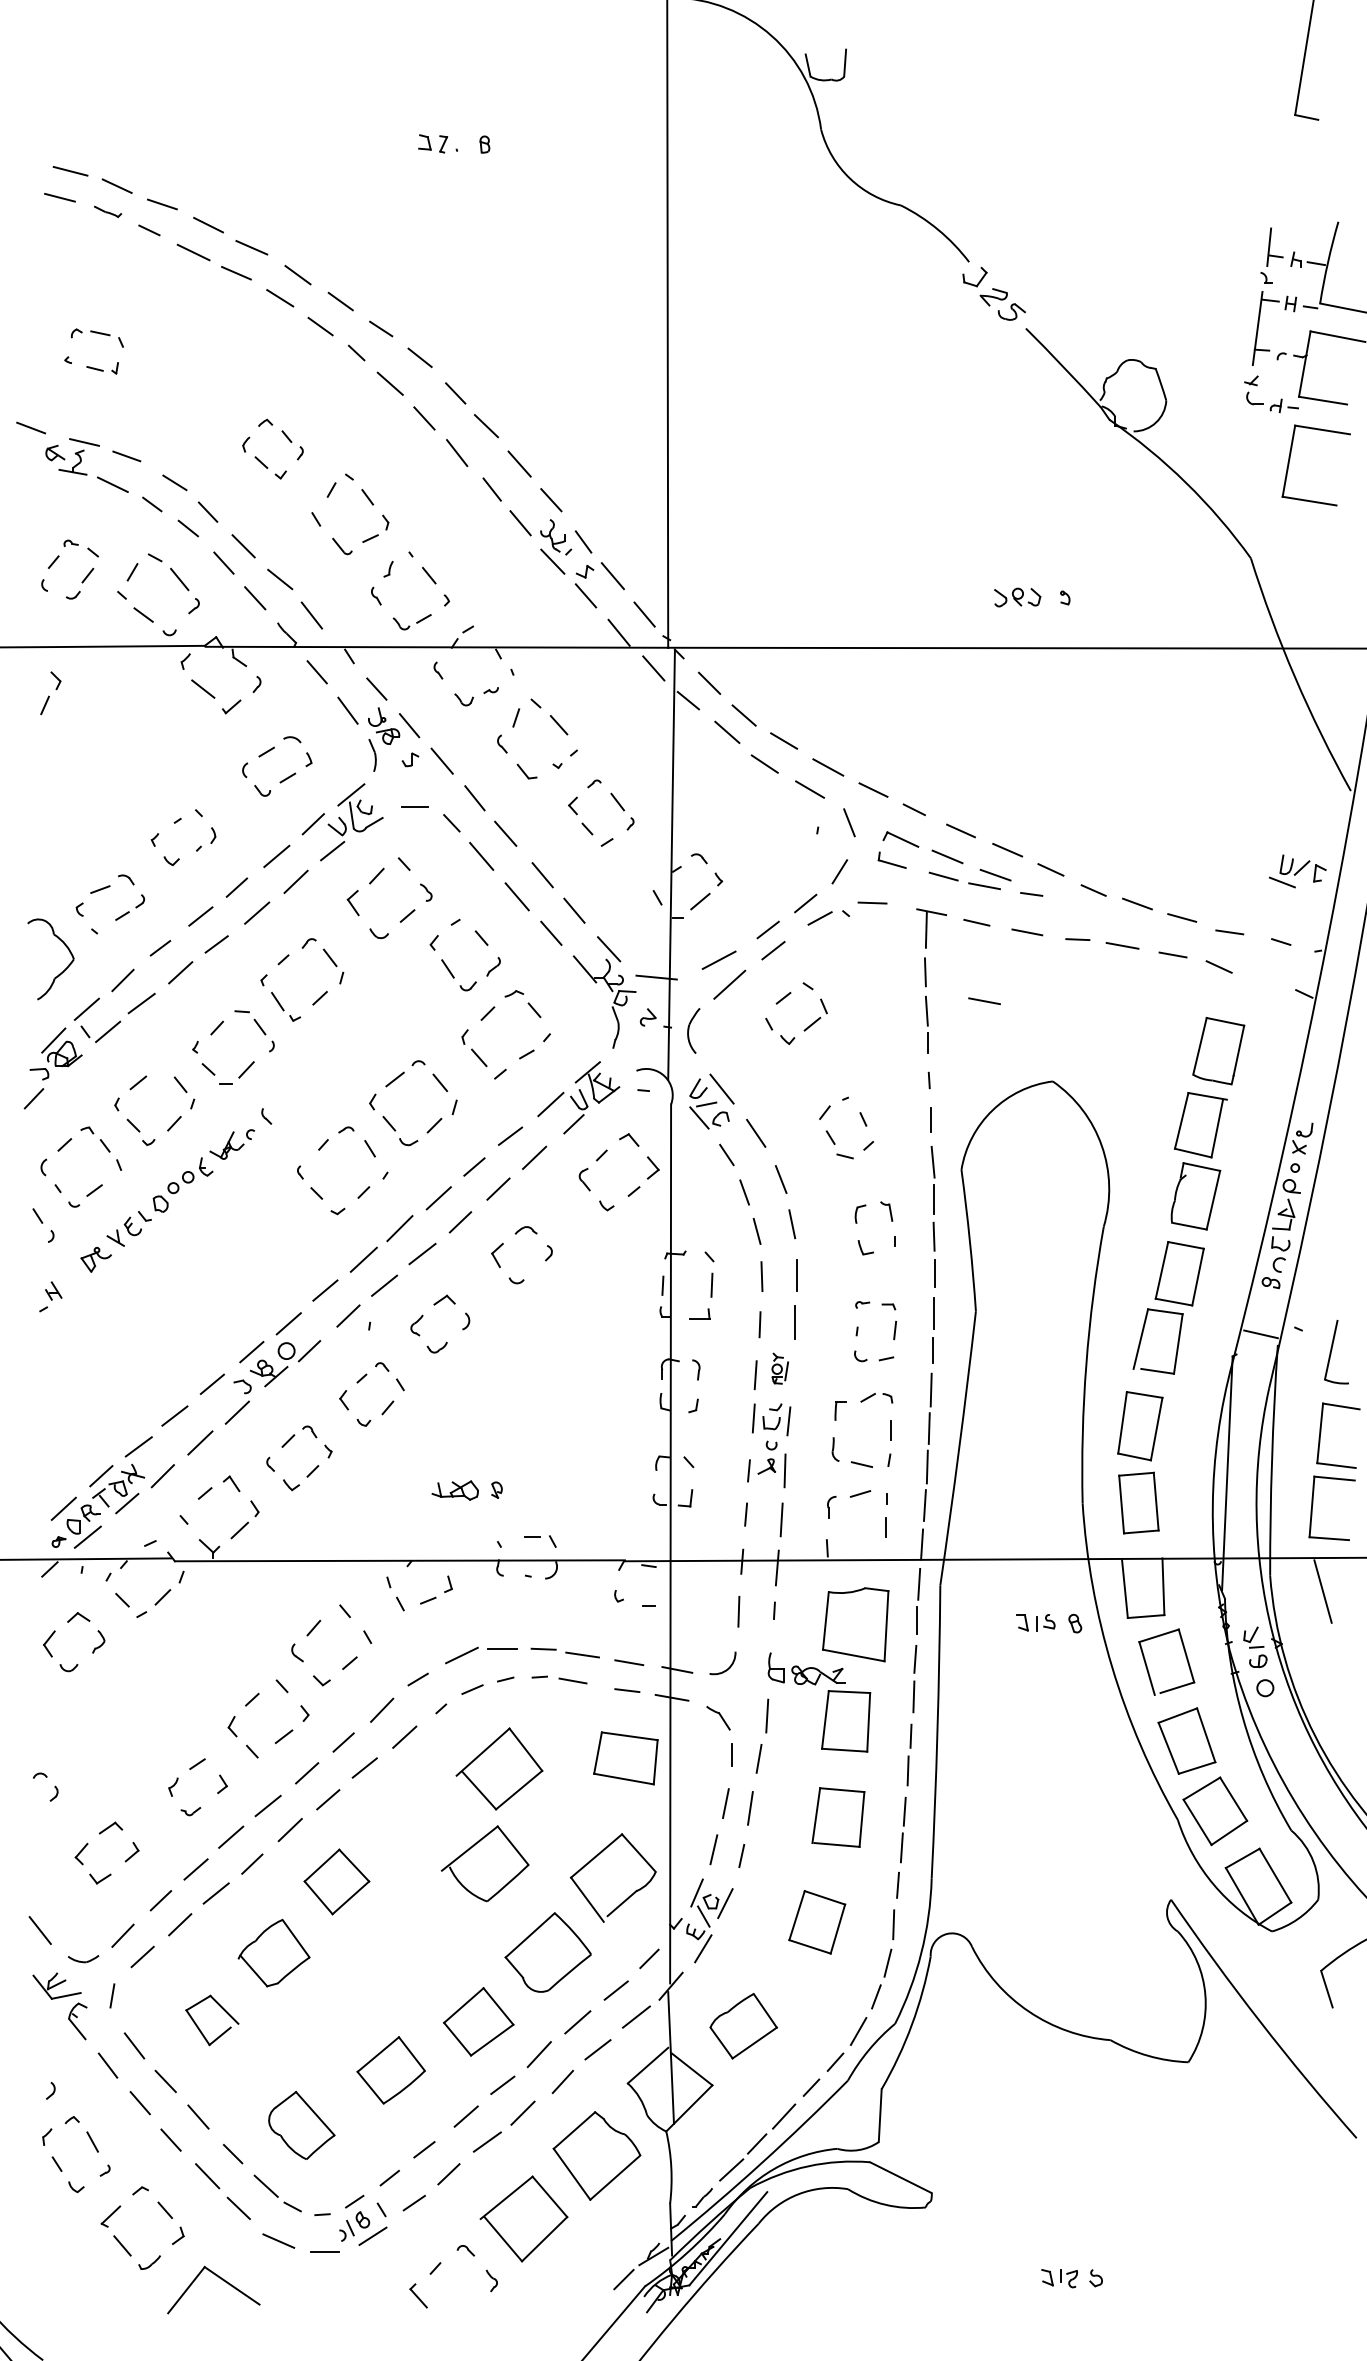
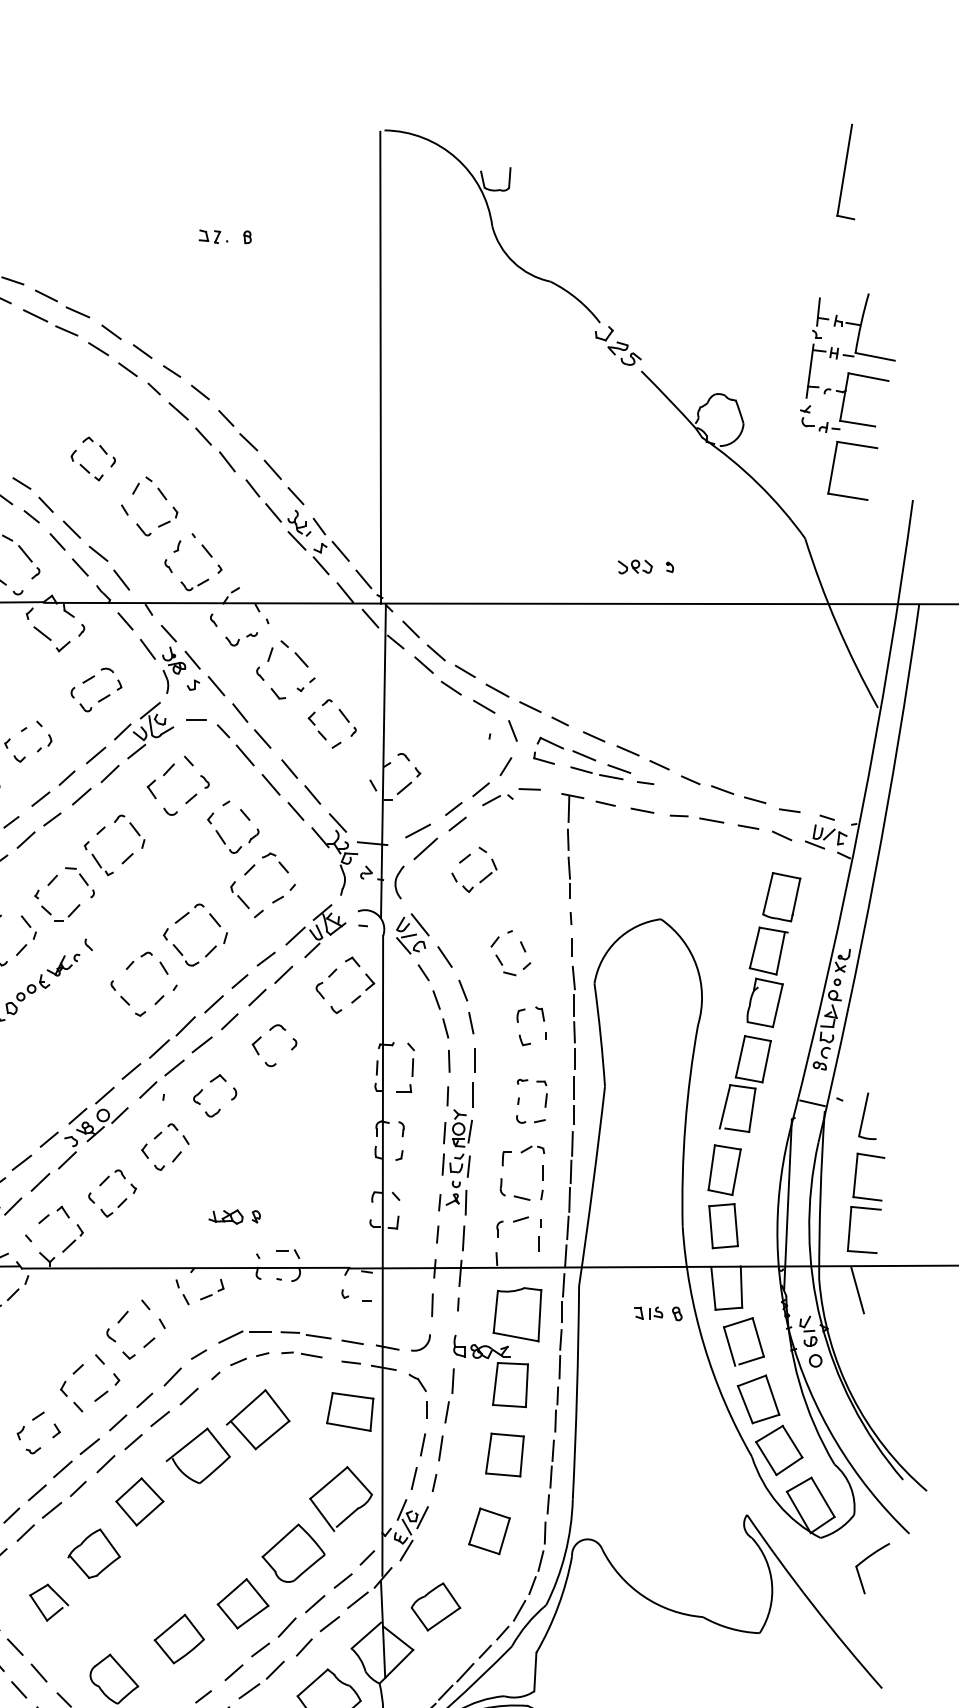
part: (1297, 871) -> (825, 837), moved
line: (984, 1001) -> (611, 861), removed
part: (780, 1368) -> (462, 1128), size x1.67
part: (484, 1863) -> (197, 1455), moved

